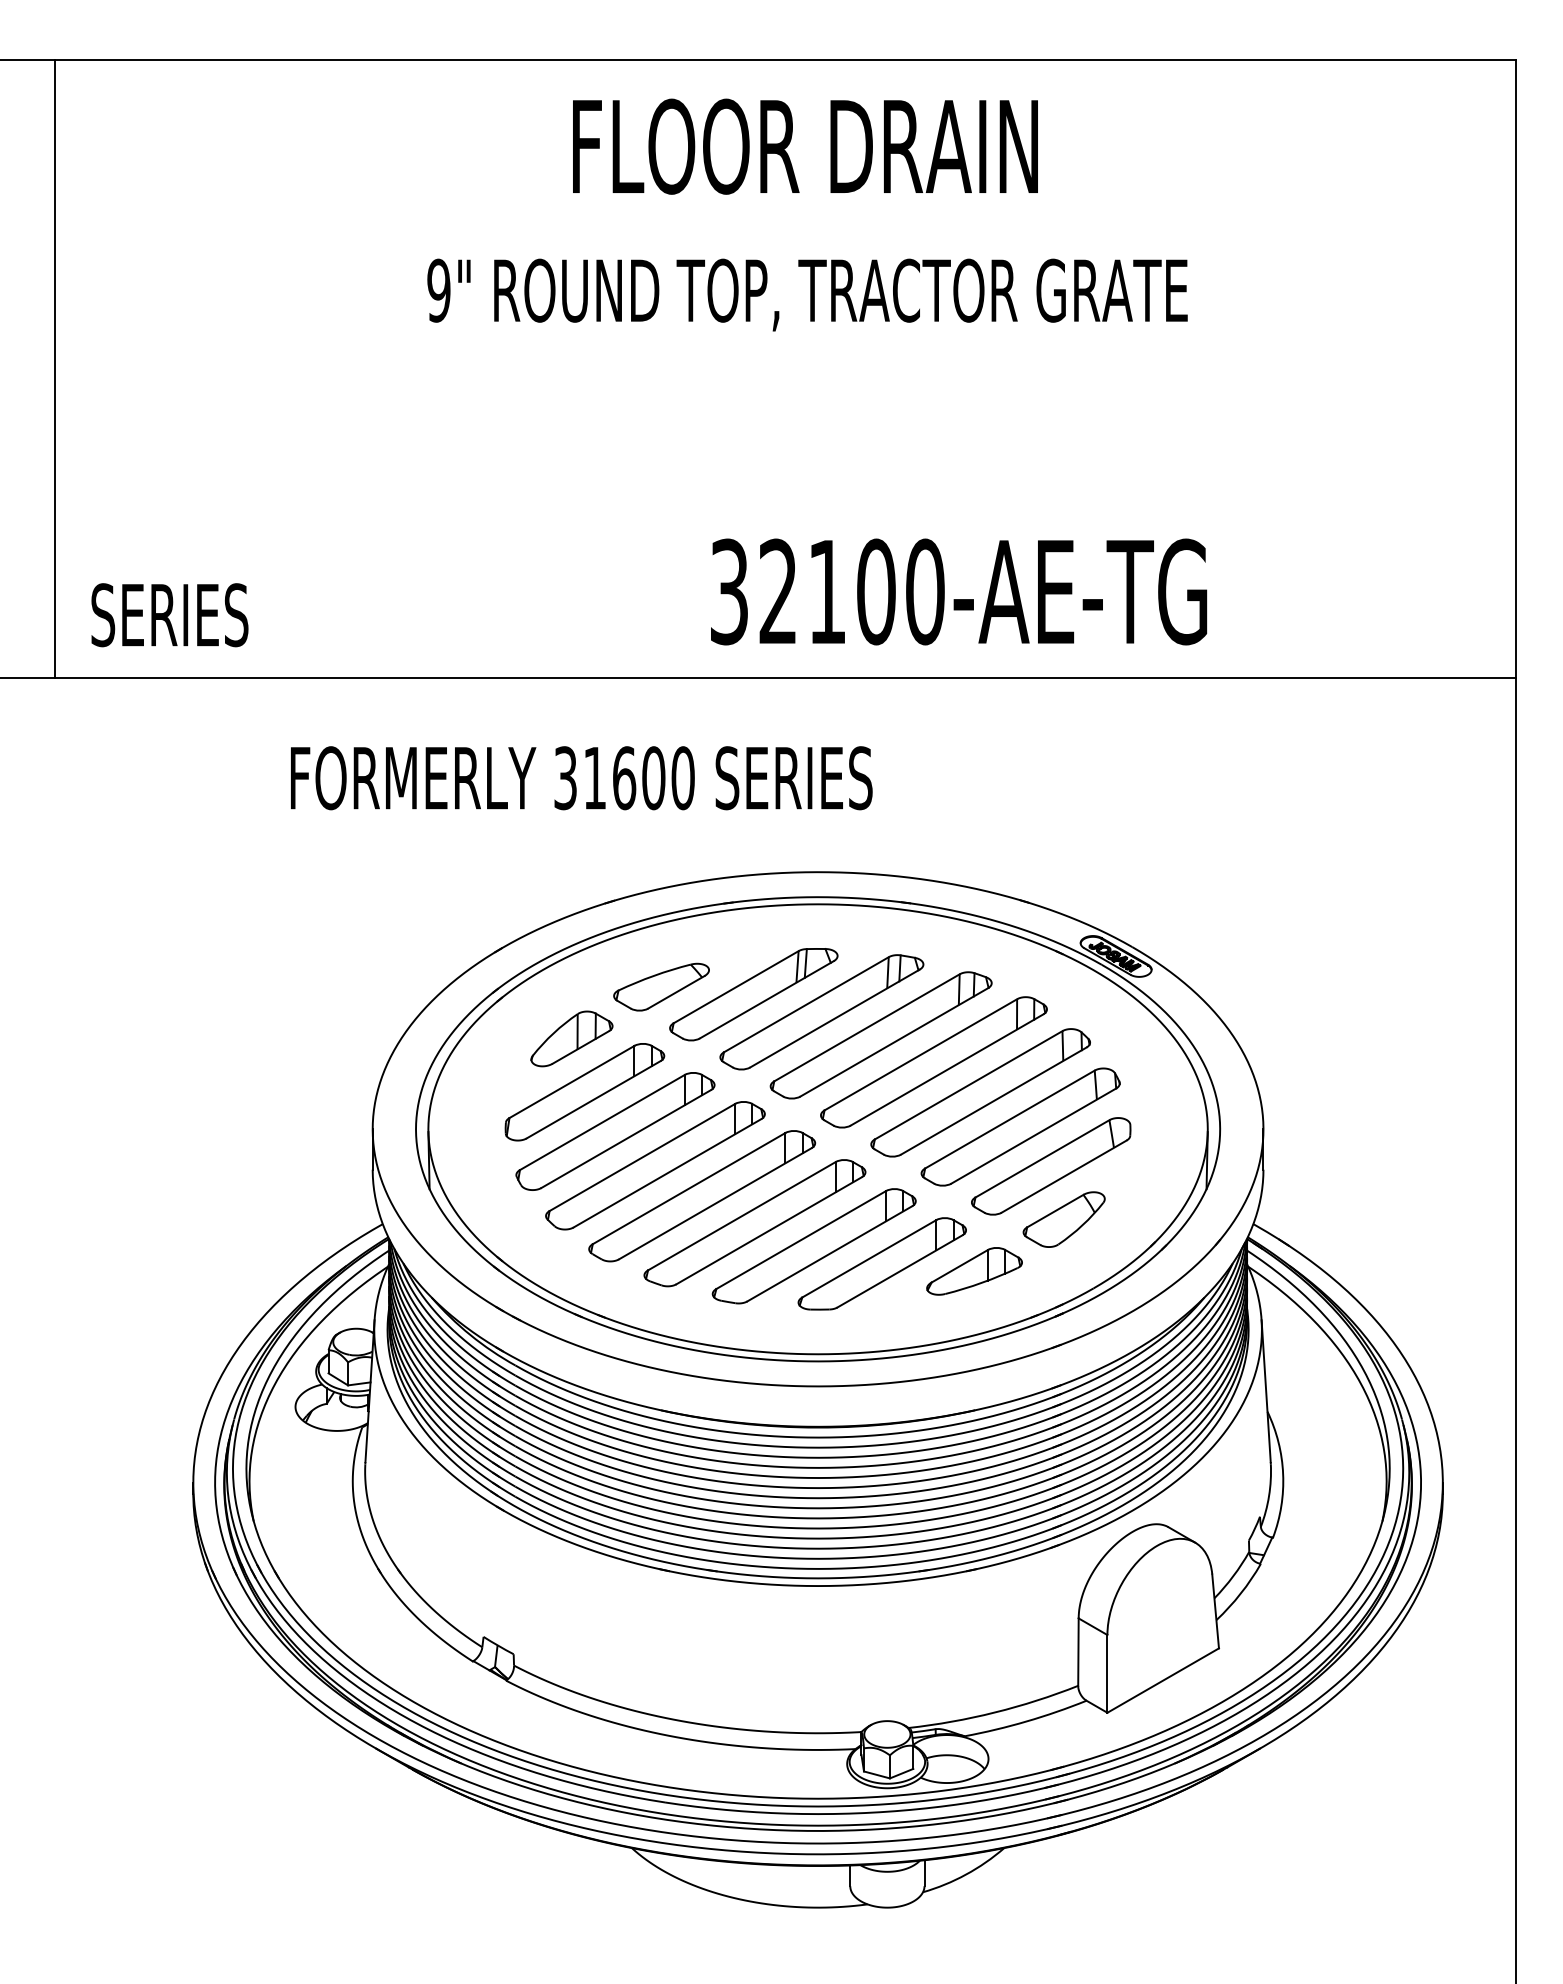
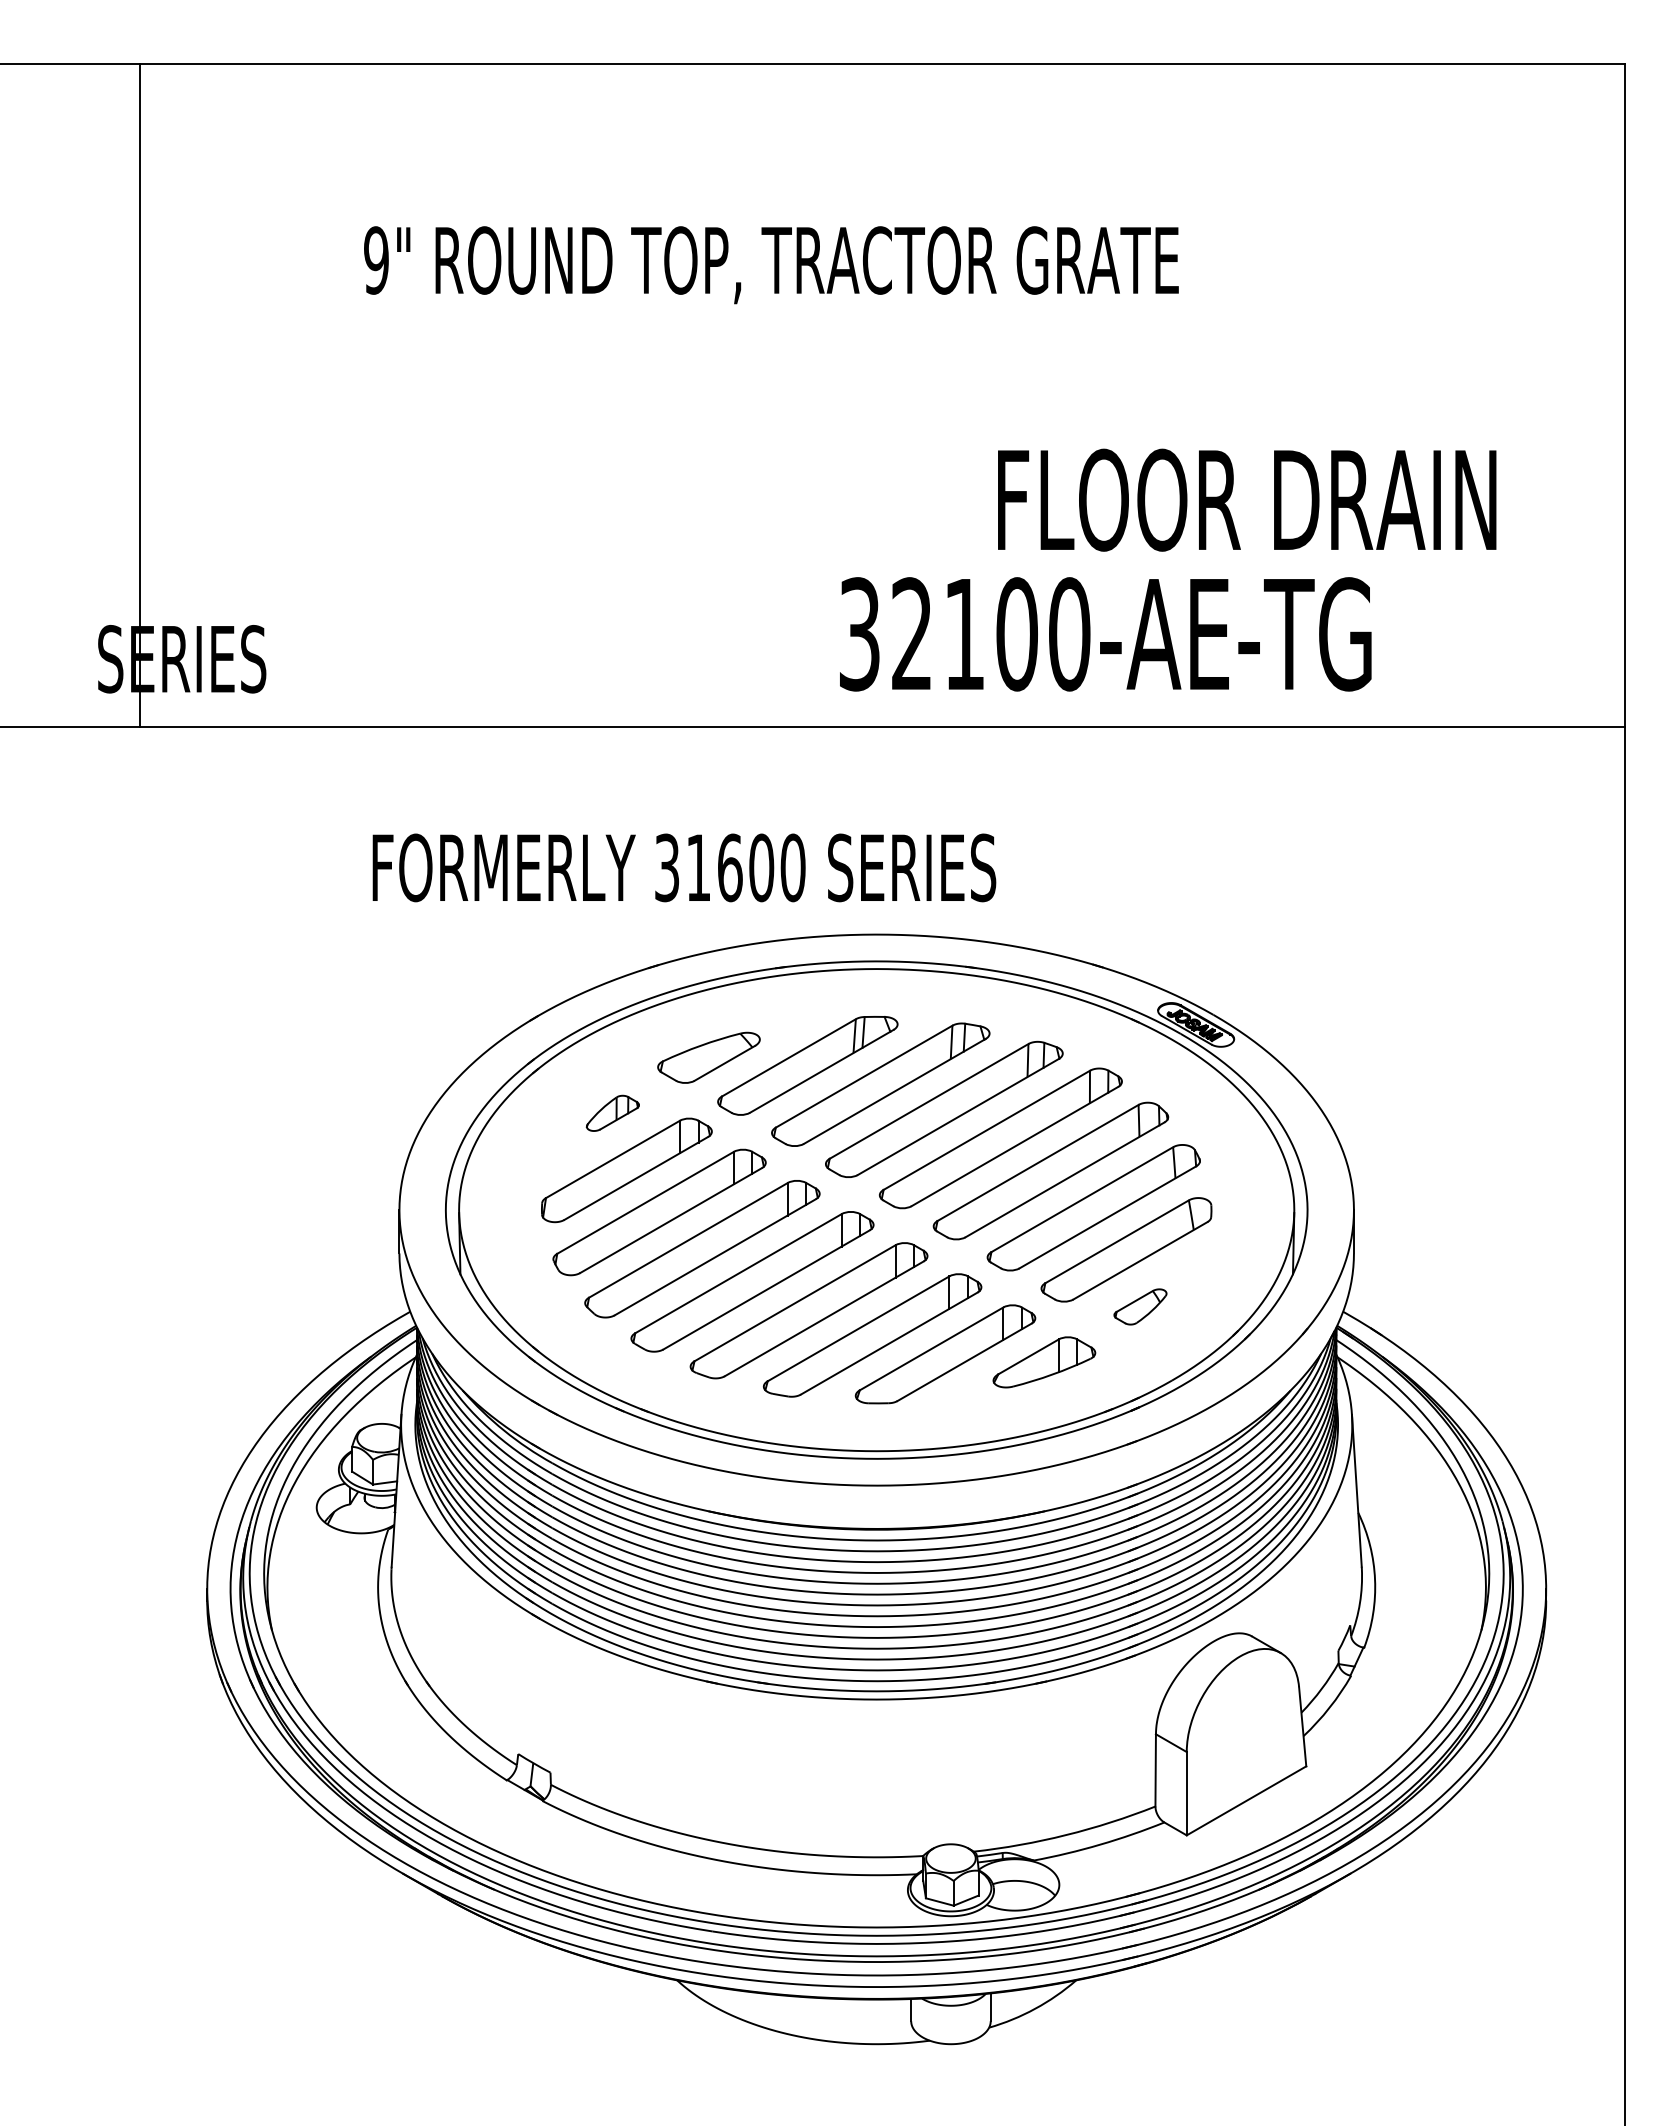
text: (805, 146) -> (1247, 499), moved
text: (807, 295) -> (771, 265), moved
line: (54, 368) -> (139, 394), moved
text: (958, 592) -> (1105, 634), moved
text: (581, 777) -> (684, 867), moved
part: (571, 1039) -> (612, 1113), size x0.6
part: (1064, 1219) -> (1140, 1306), size x0.6

